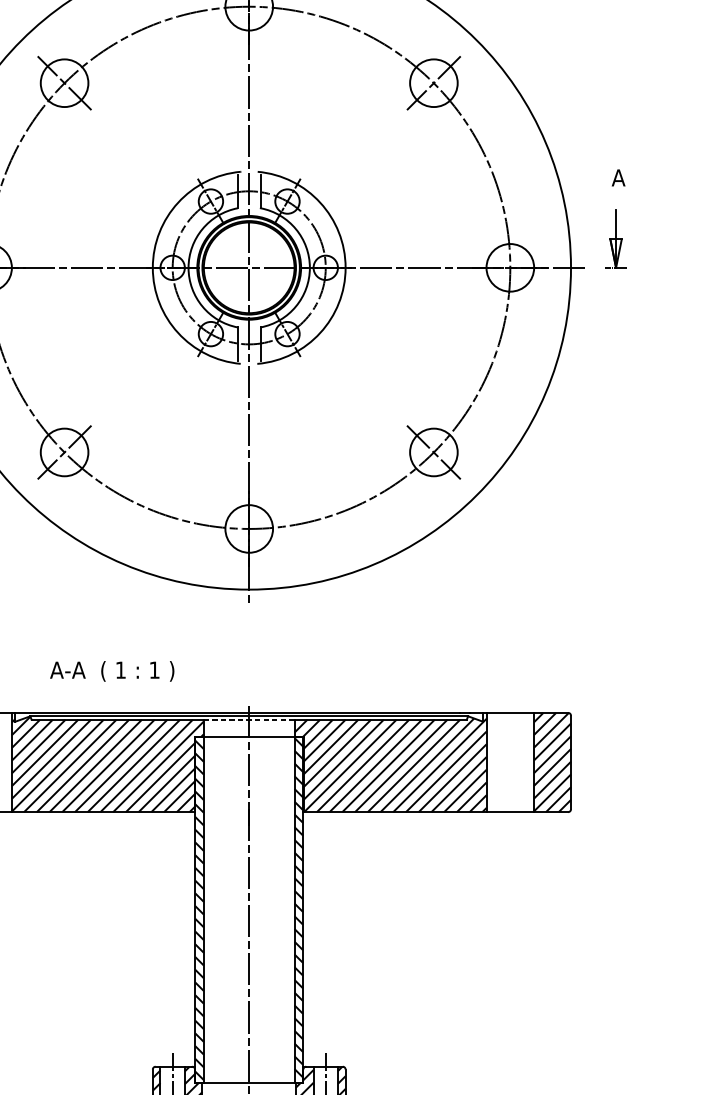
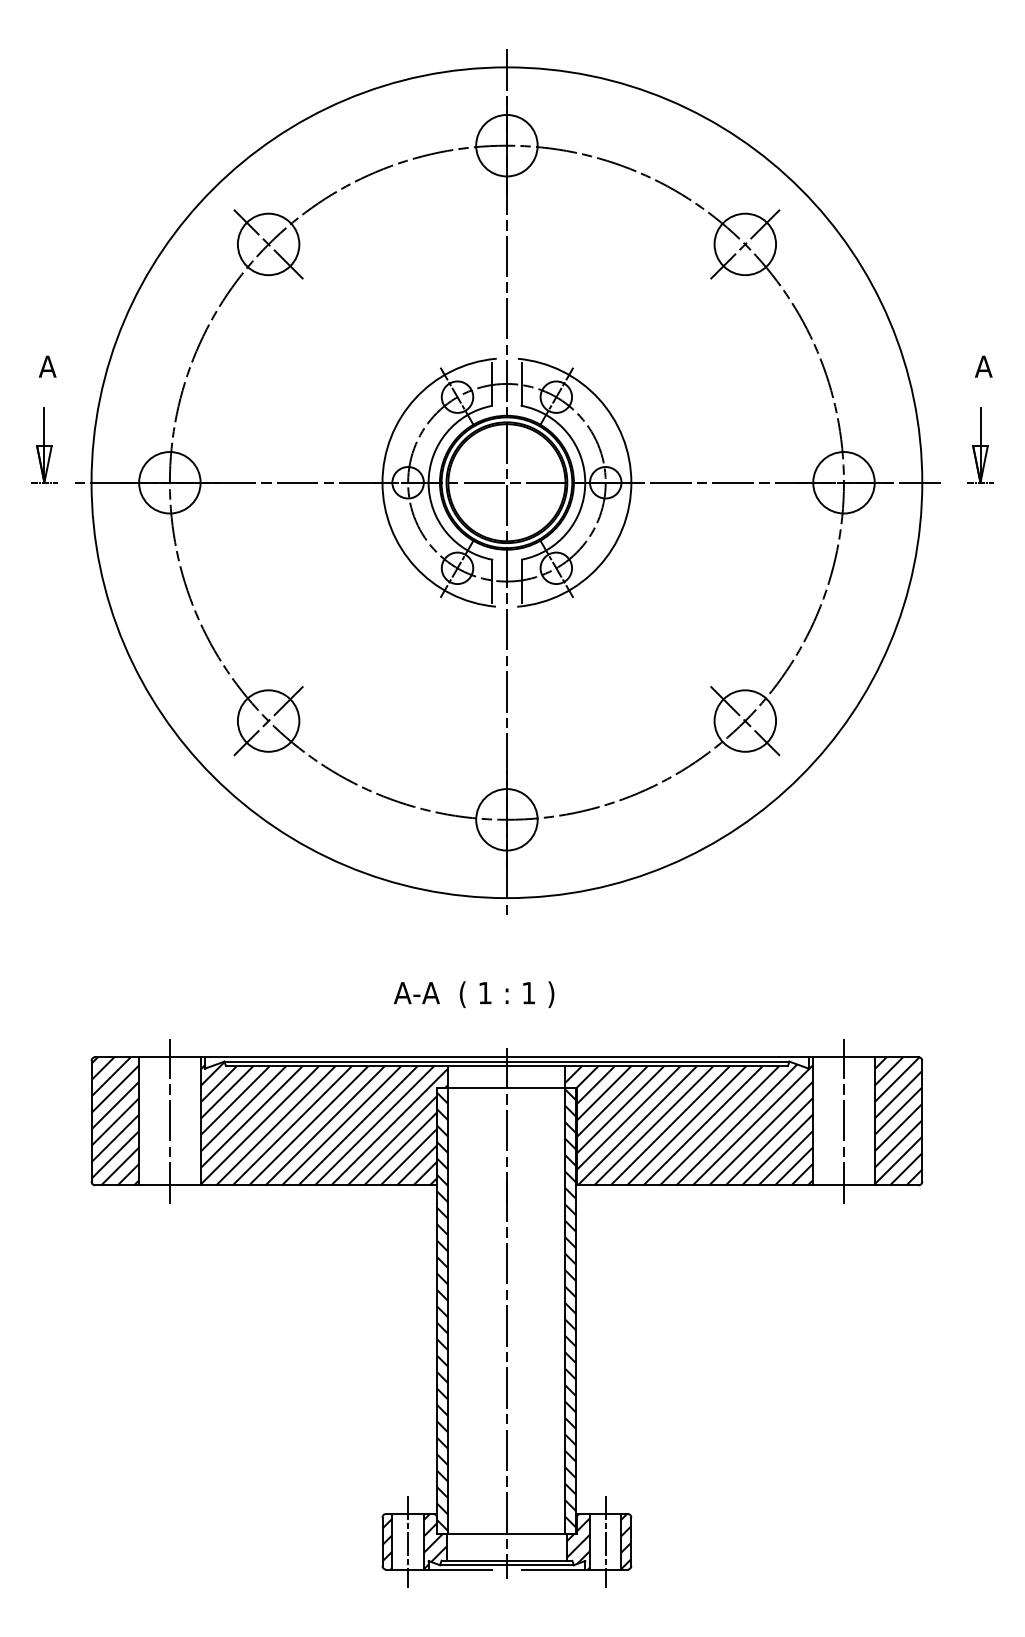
text: (112, 671) -> (474, 994), moved
line: (248, 720) -> (506, 1066), dashed -> solid
line: (509, 761) -> (843, 1120), added

